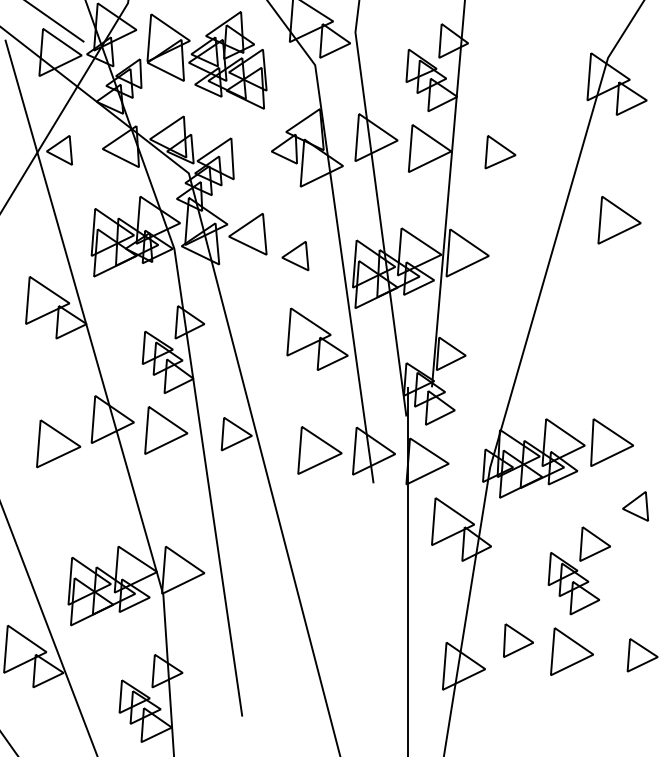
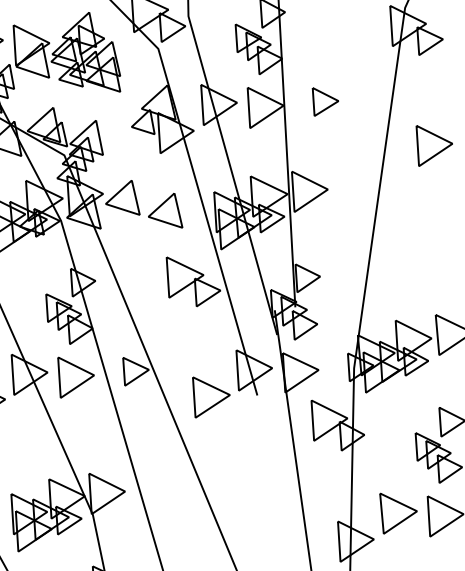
part: (295, 255) -> (164, 212), size x1.43
part: (319, 450) -> (210, 395), moved
part: (518, 640) -> (398, 511), size x1.43

